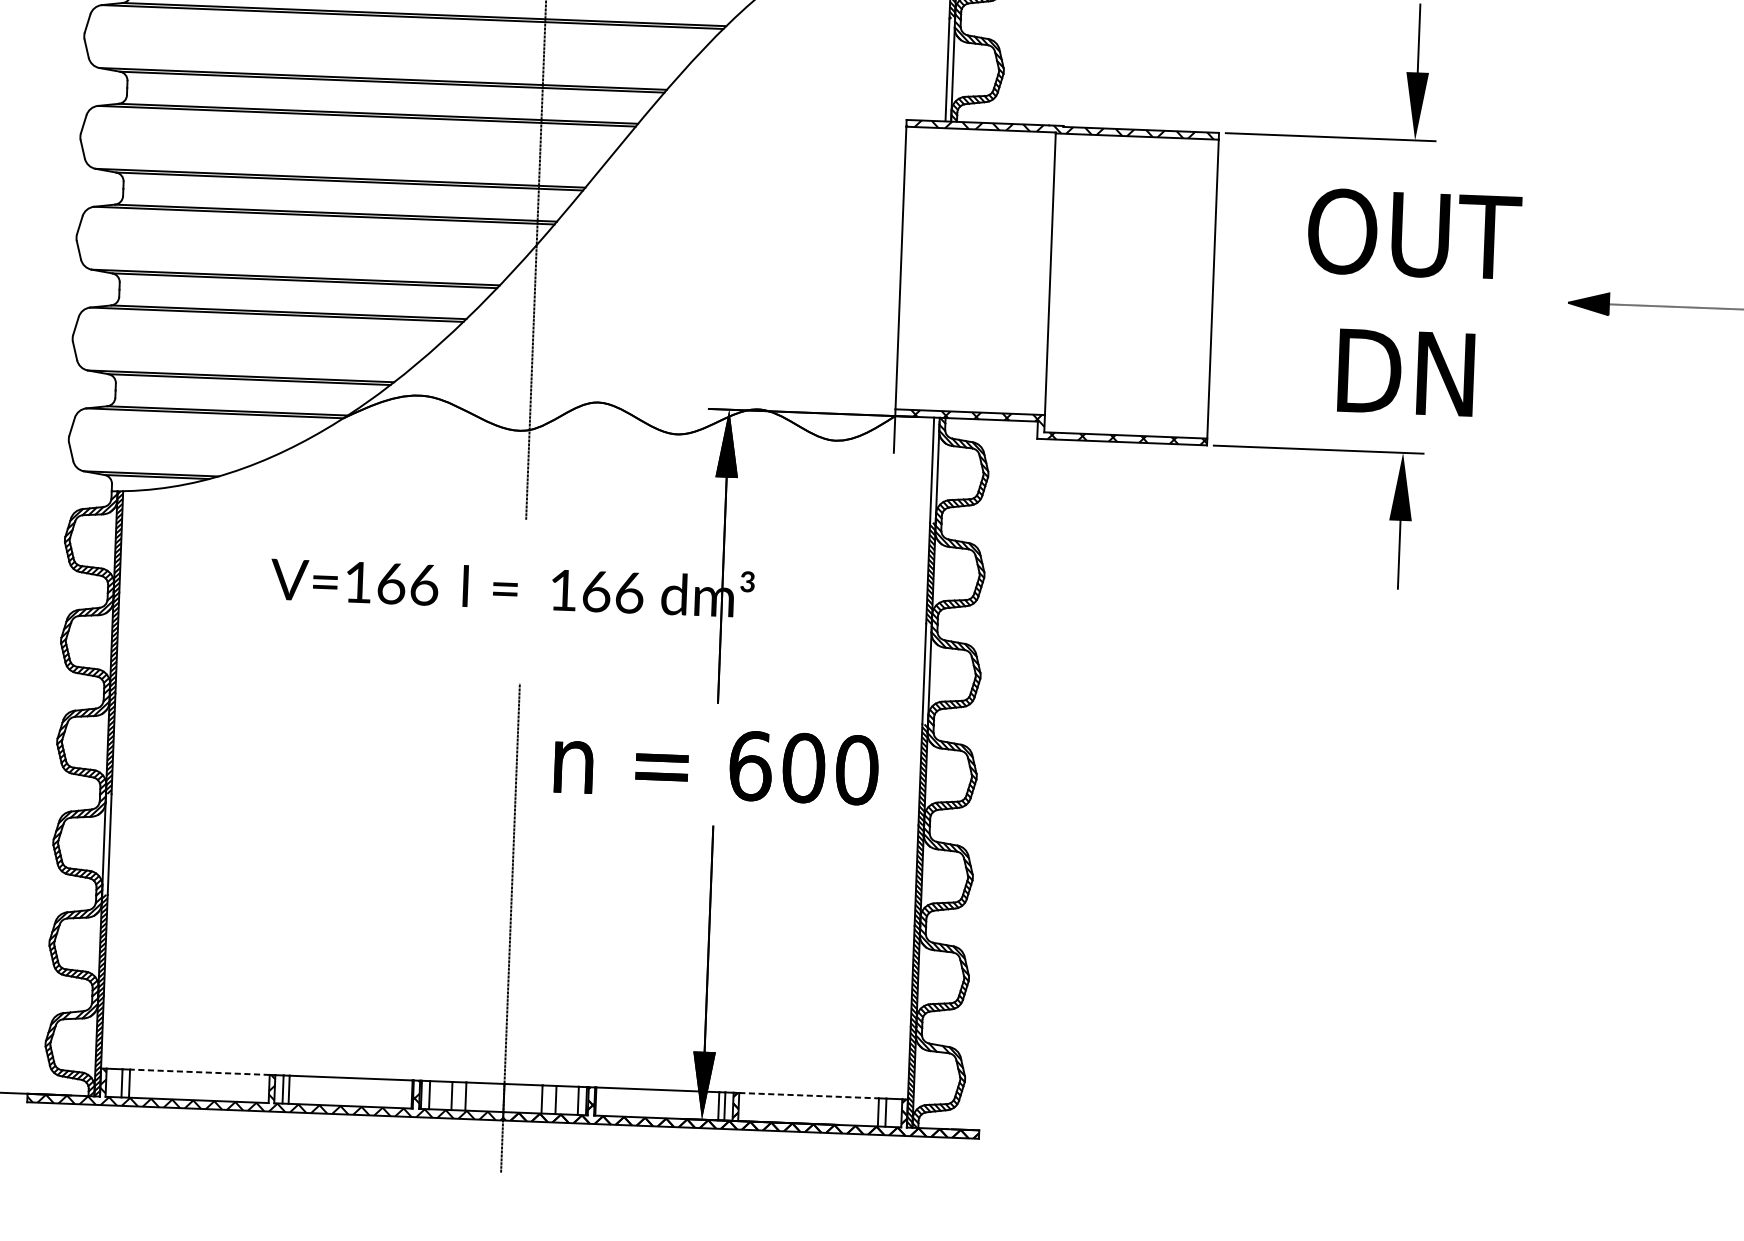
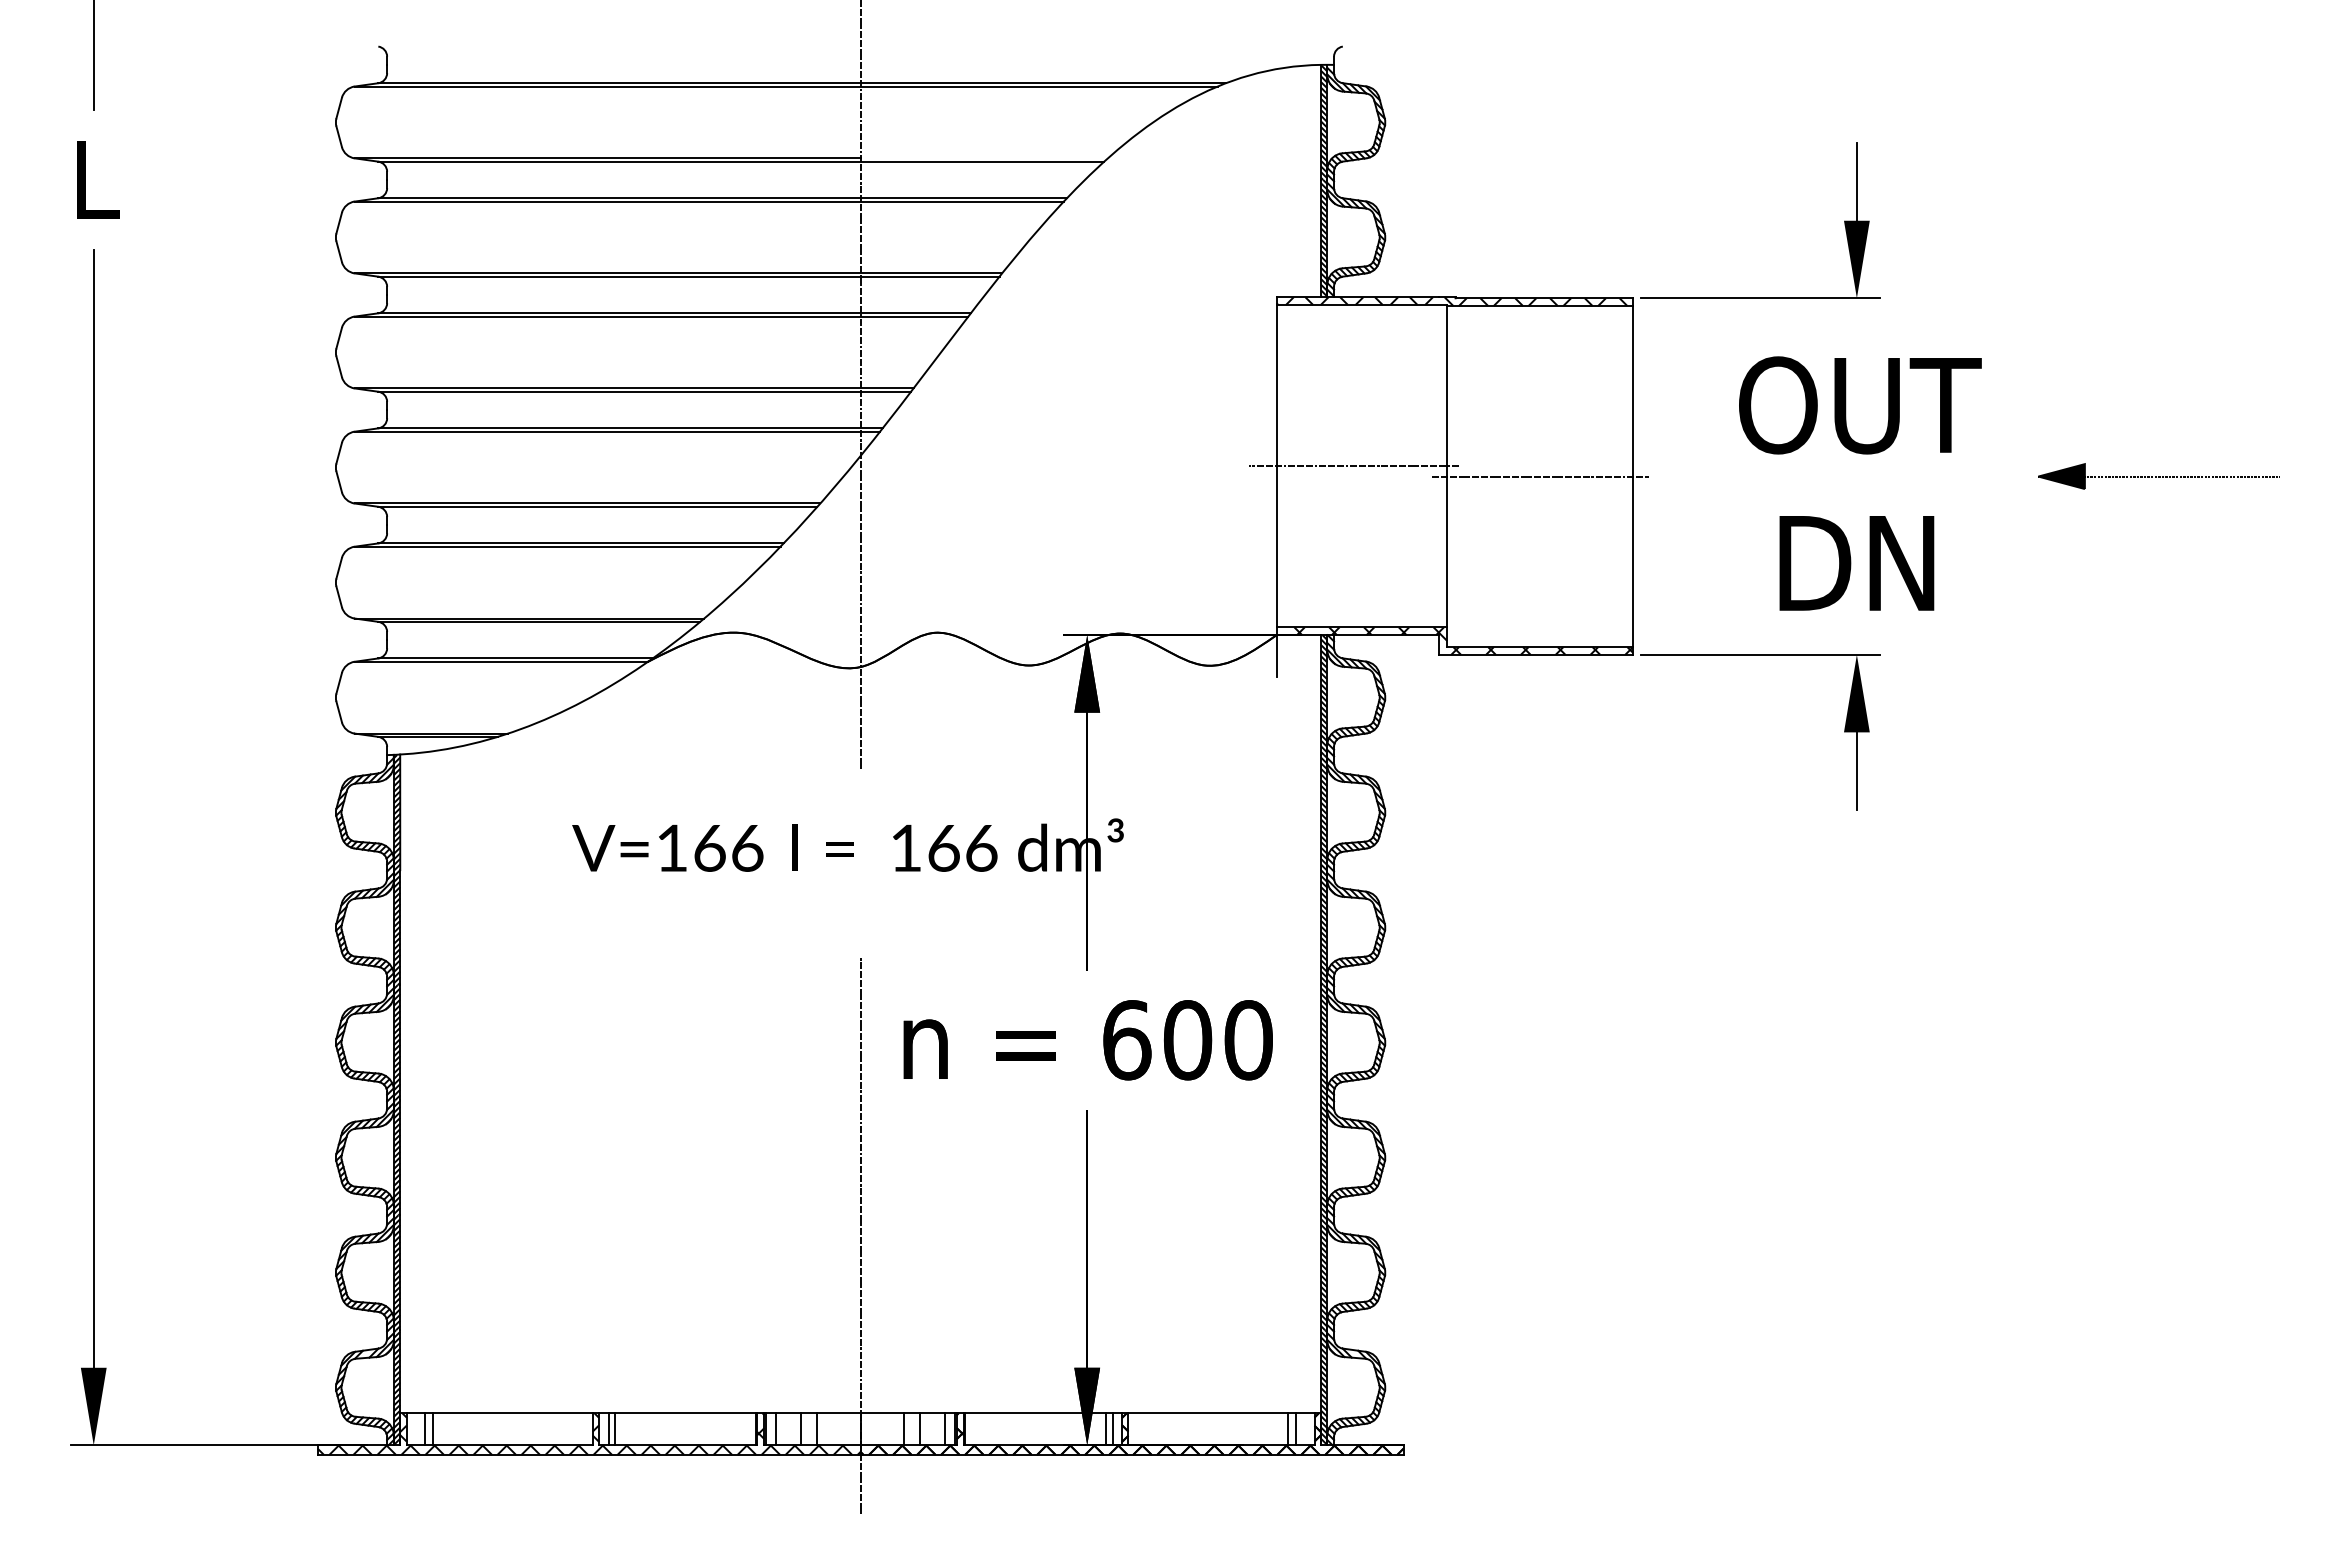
hatch: (949, 69) -> (1323, 237), added
line: (968, 270) -> (1353, 466), added
line: (1130, 285) -> (1539, 476), added
hatch: (934, 470) -> (1323, 695), added
hatch: (926, 673) -> (1323, 927), added
hatch: (106, 844) -> (396, 1157), added
line: (200, 1072) -> (513, 1413), dashed -> solid
line: (809, 1095) -> (1208, 1413), dashed -> solid

